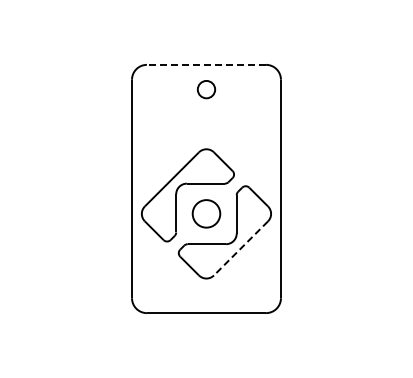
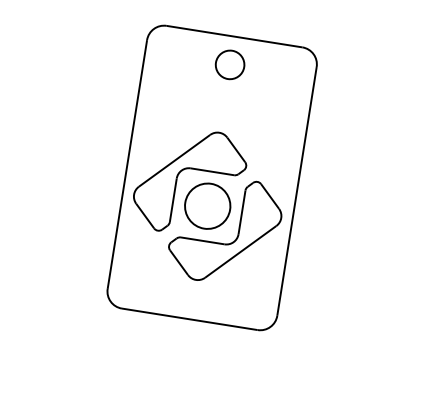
line: (206, 64) -> (234, 36), dashed -> solid
circle: (206, 89) -> (230, 64), size x1.43
circle: (206, 213) -> (207, 205), size x1.43
line: (240, 248) -> (240, 251), dashed -> solid

